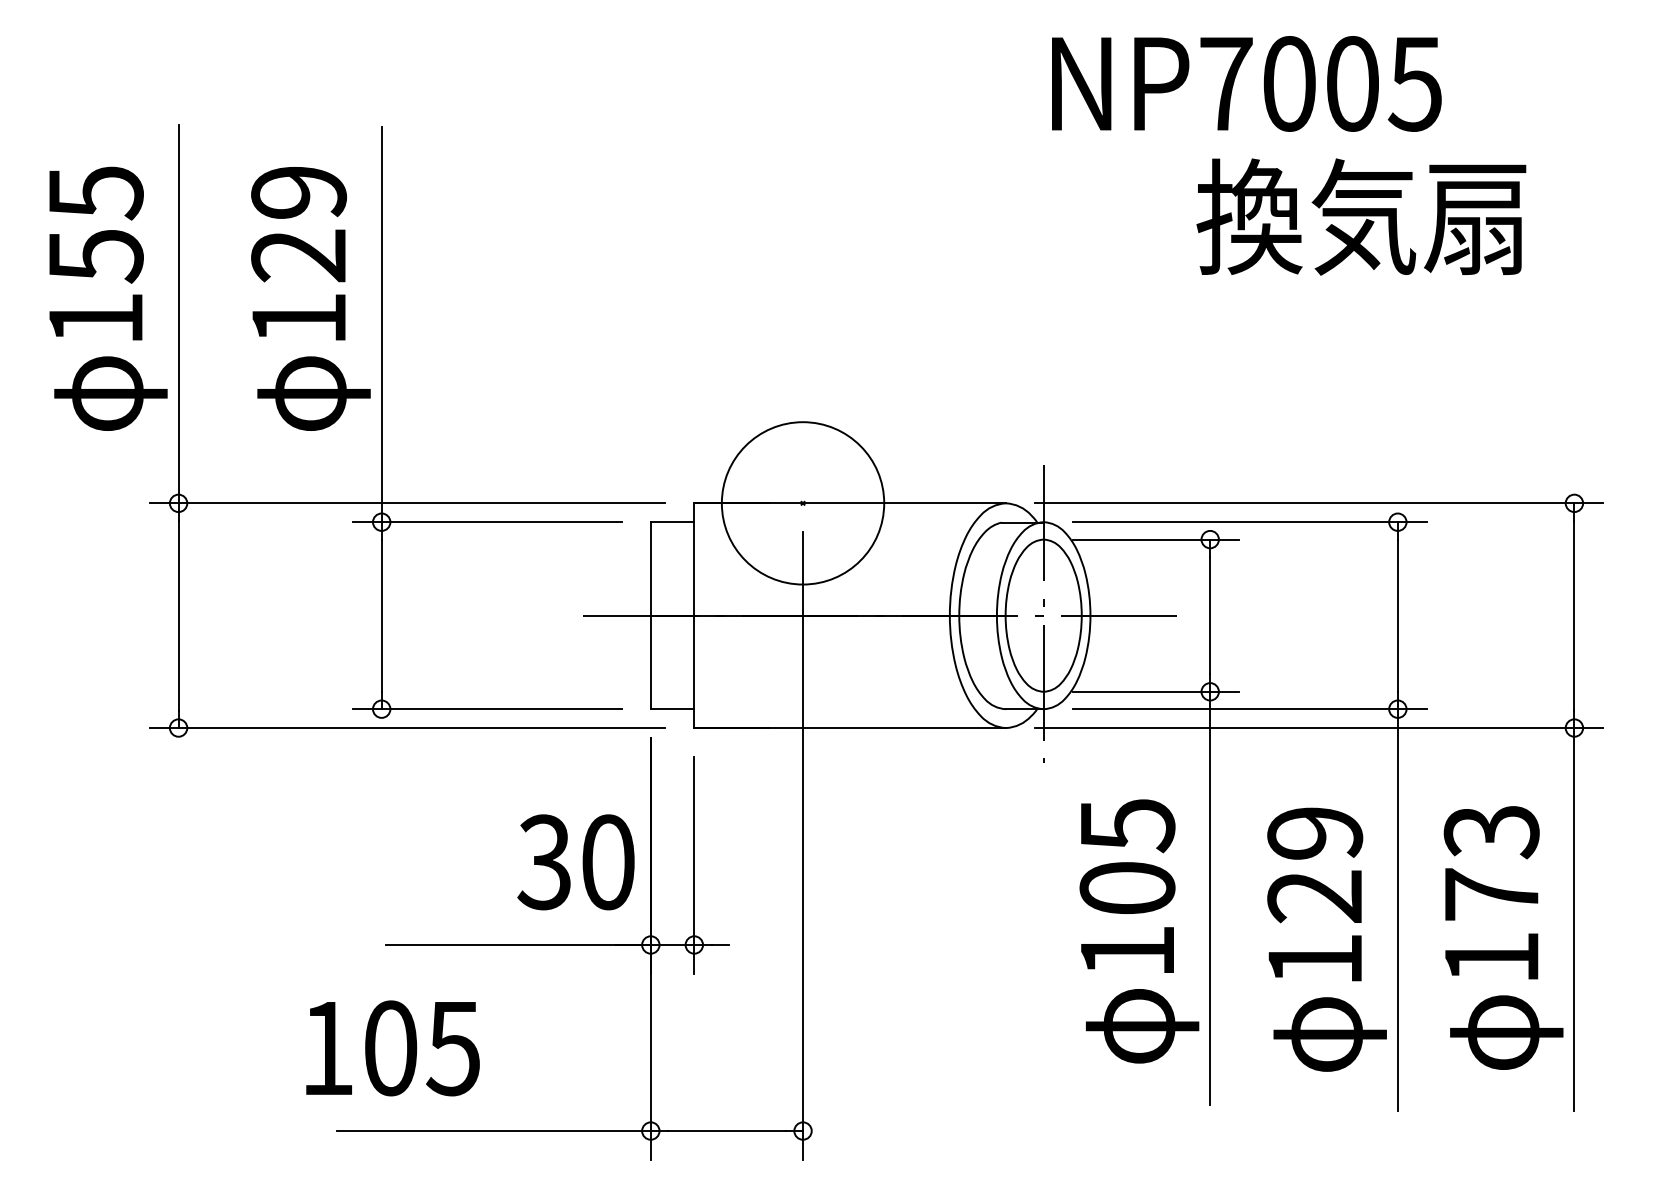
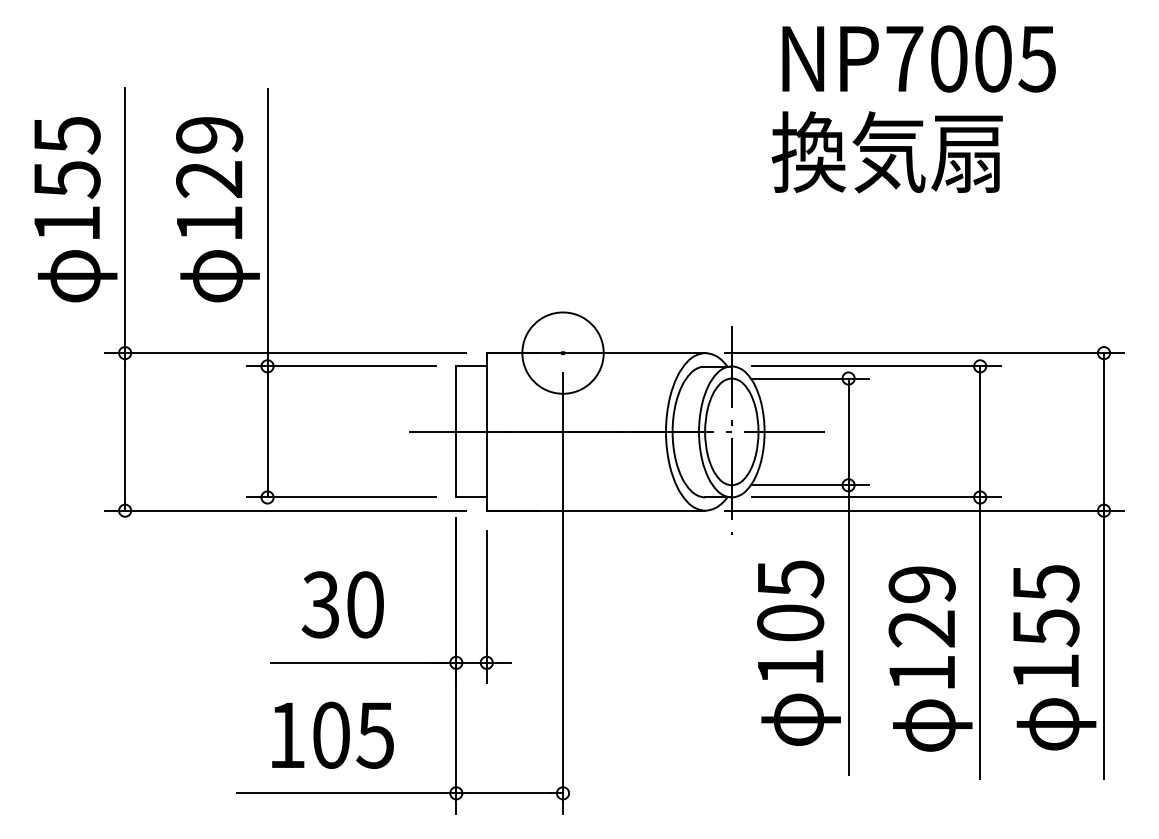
text: (1246, 83) -> (918, 58), moved
text: (1361, 216) -> (887, 151), moved
circle: (803, 503) -> (563, 353), size x0.71
text: (575, 862) -> (342, 604), moved
text: (1491, 863) -> (1045, 605), 173 -> 155
text: (392, 1048) -> (332, 735), moved

